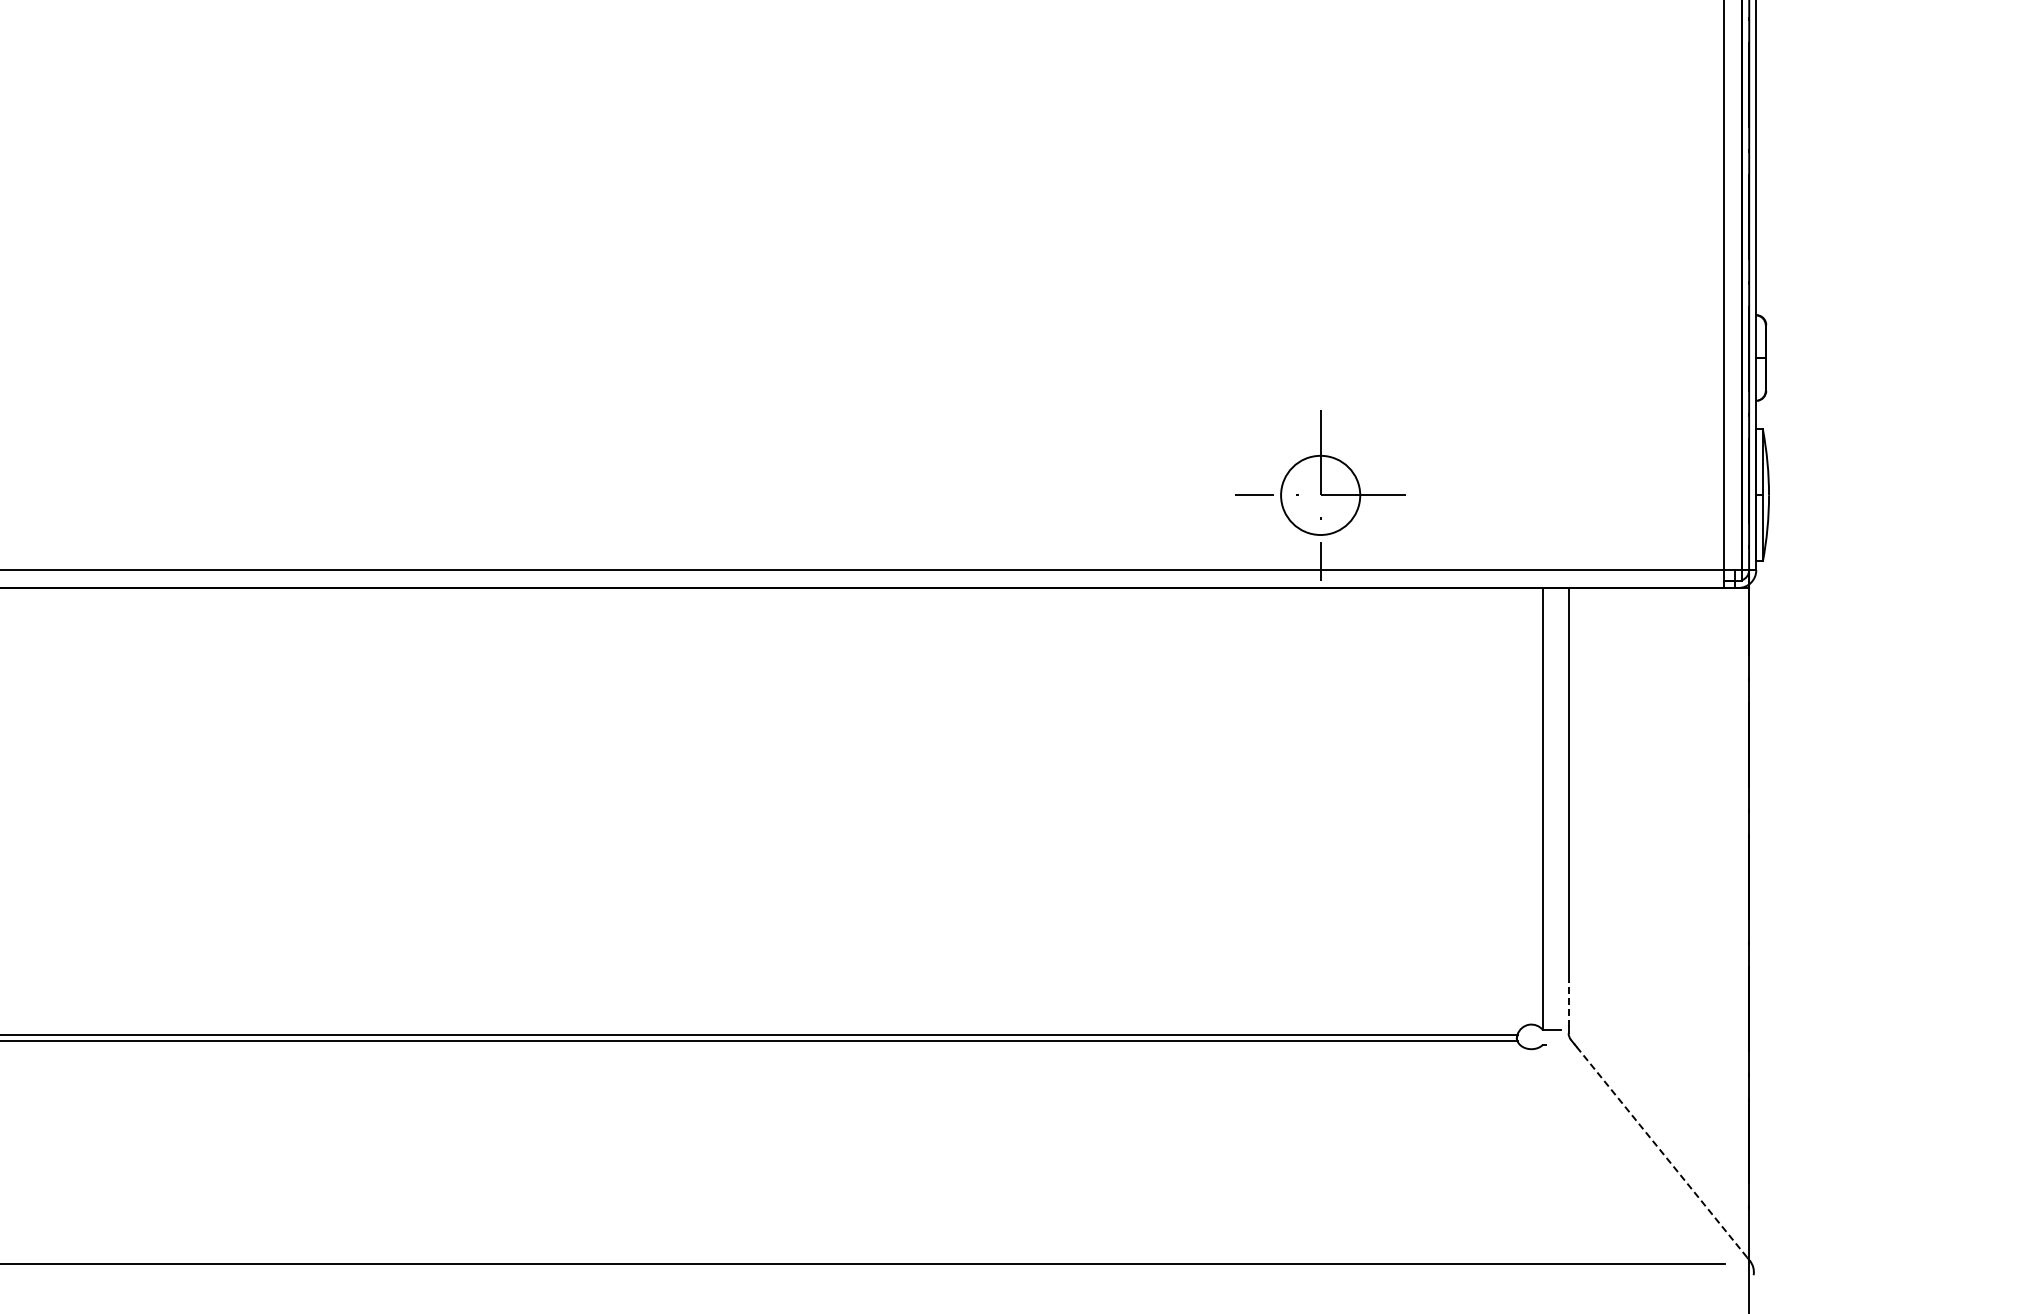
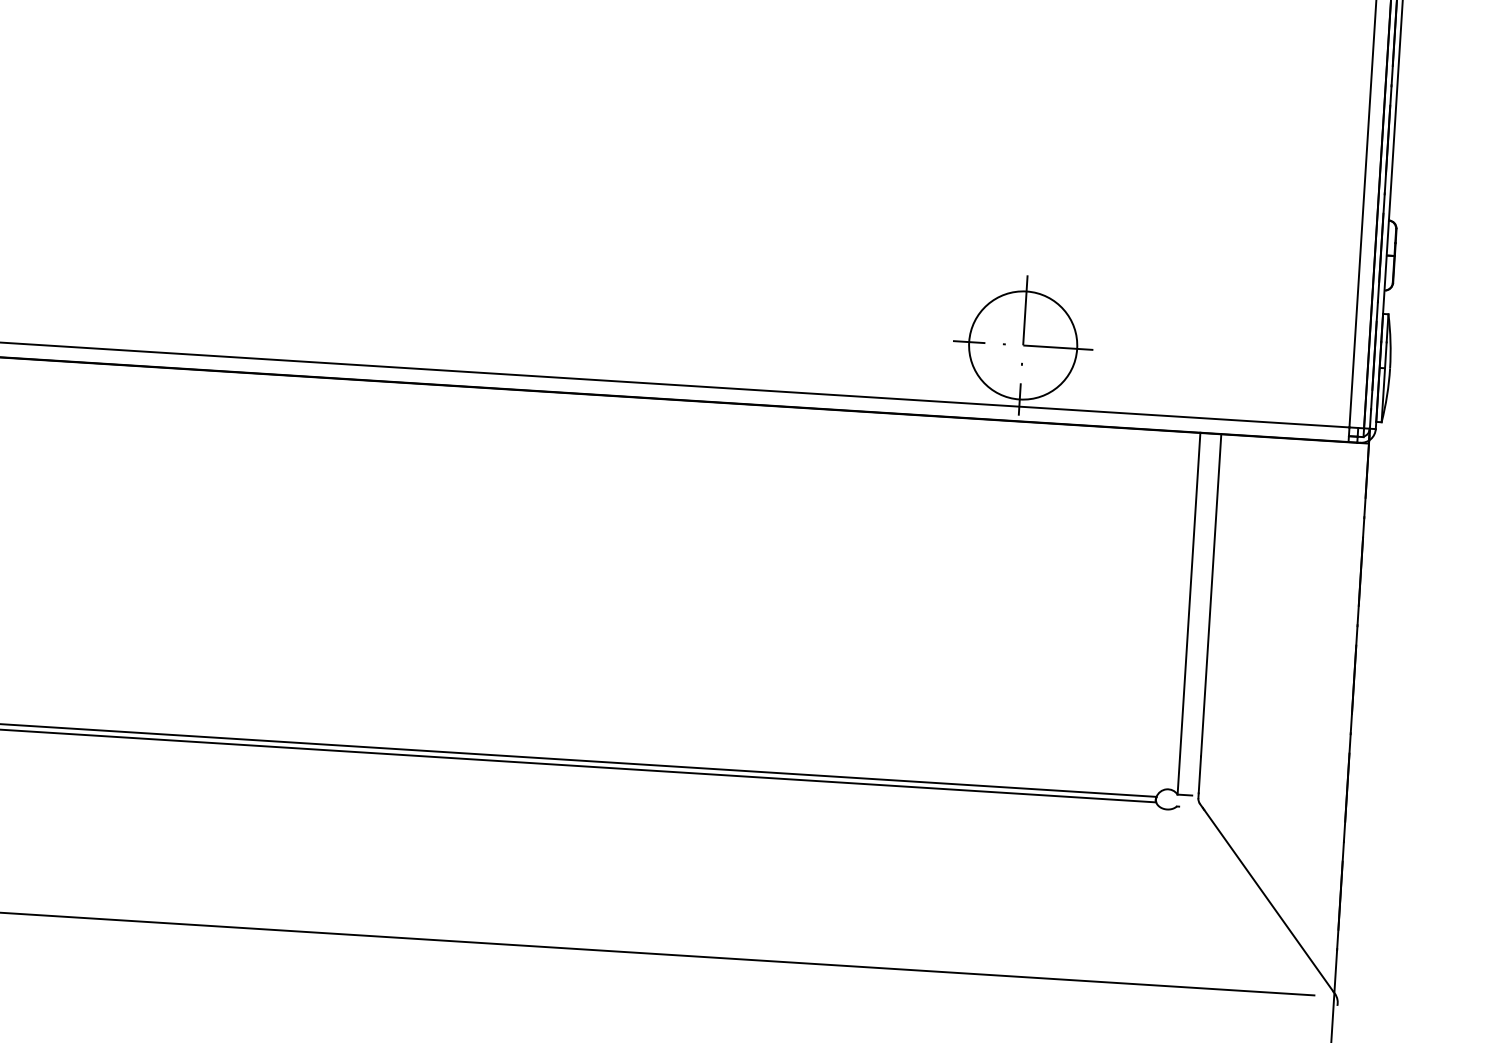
circle: (1320, 495) -> (1023, 345), size x1.67
line: (1568, 1004) -> (1199, 774), dashed -> solid
line: (1662, 1152) -> (1269, 900), dashed -> solid

